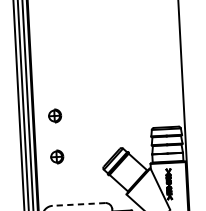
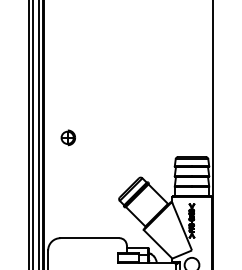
part: (56, 156) -> (67, 183), removed
line: (78, 204) -> (89, 238), dashed -> solid

